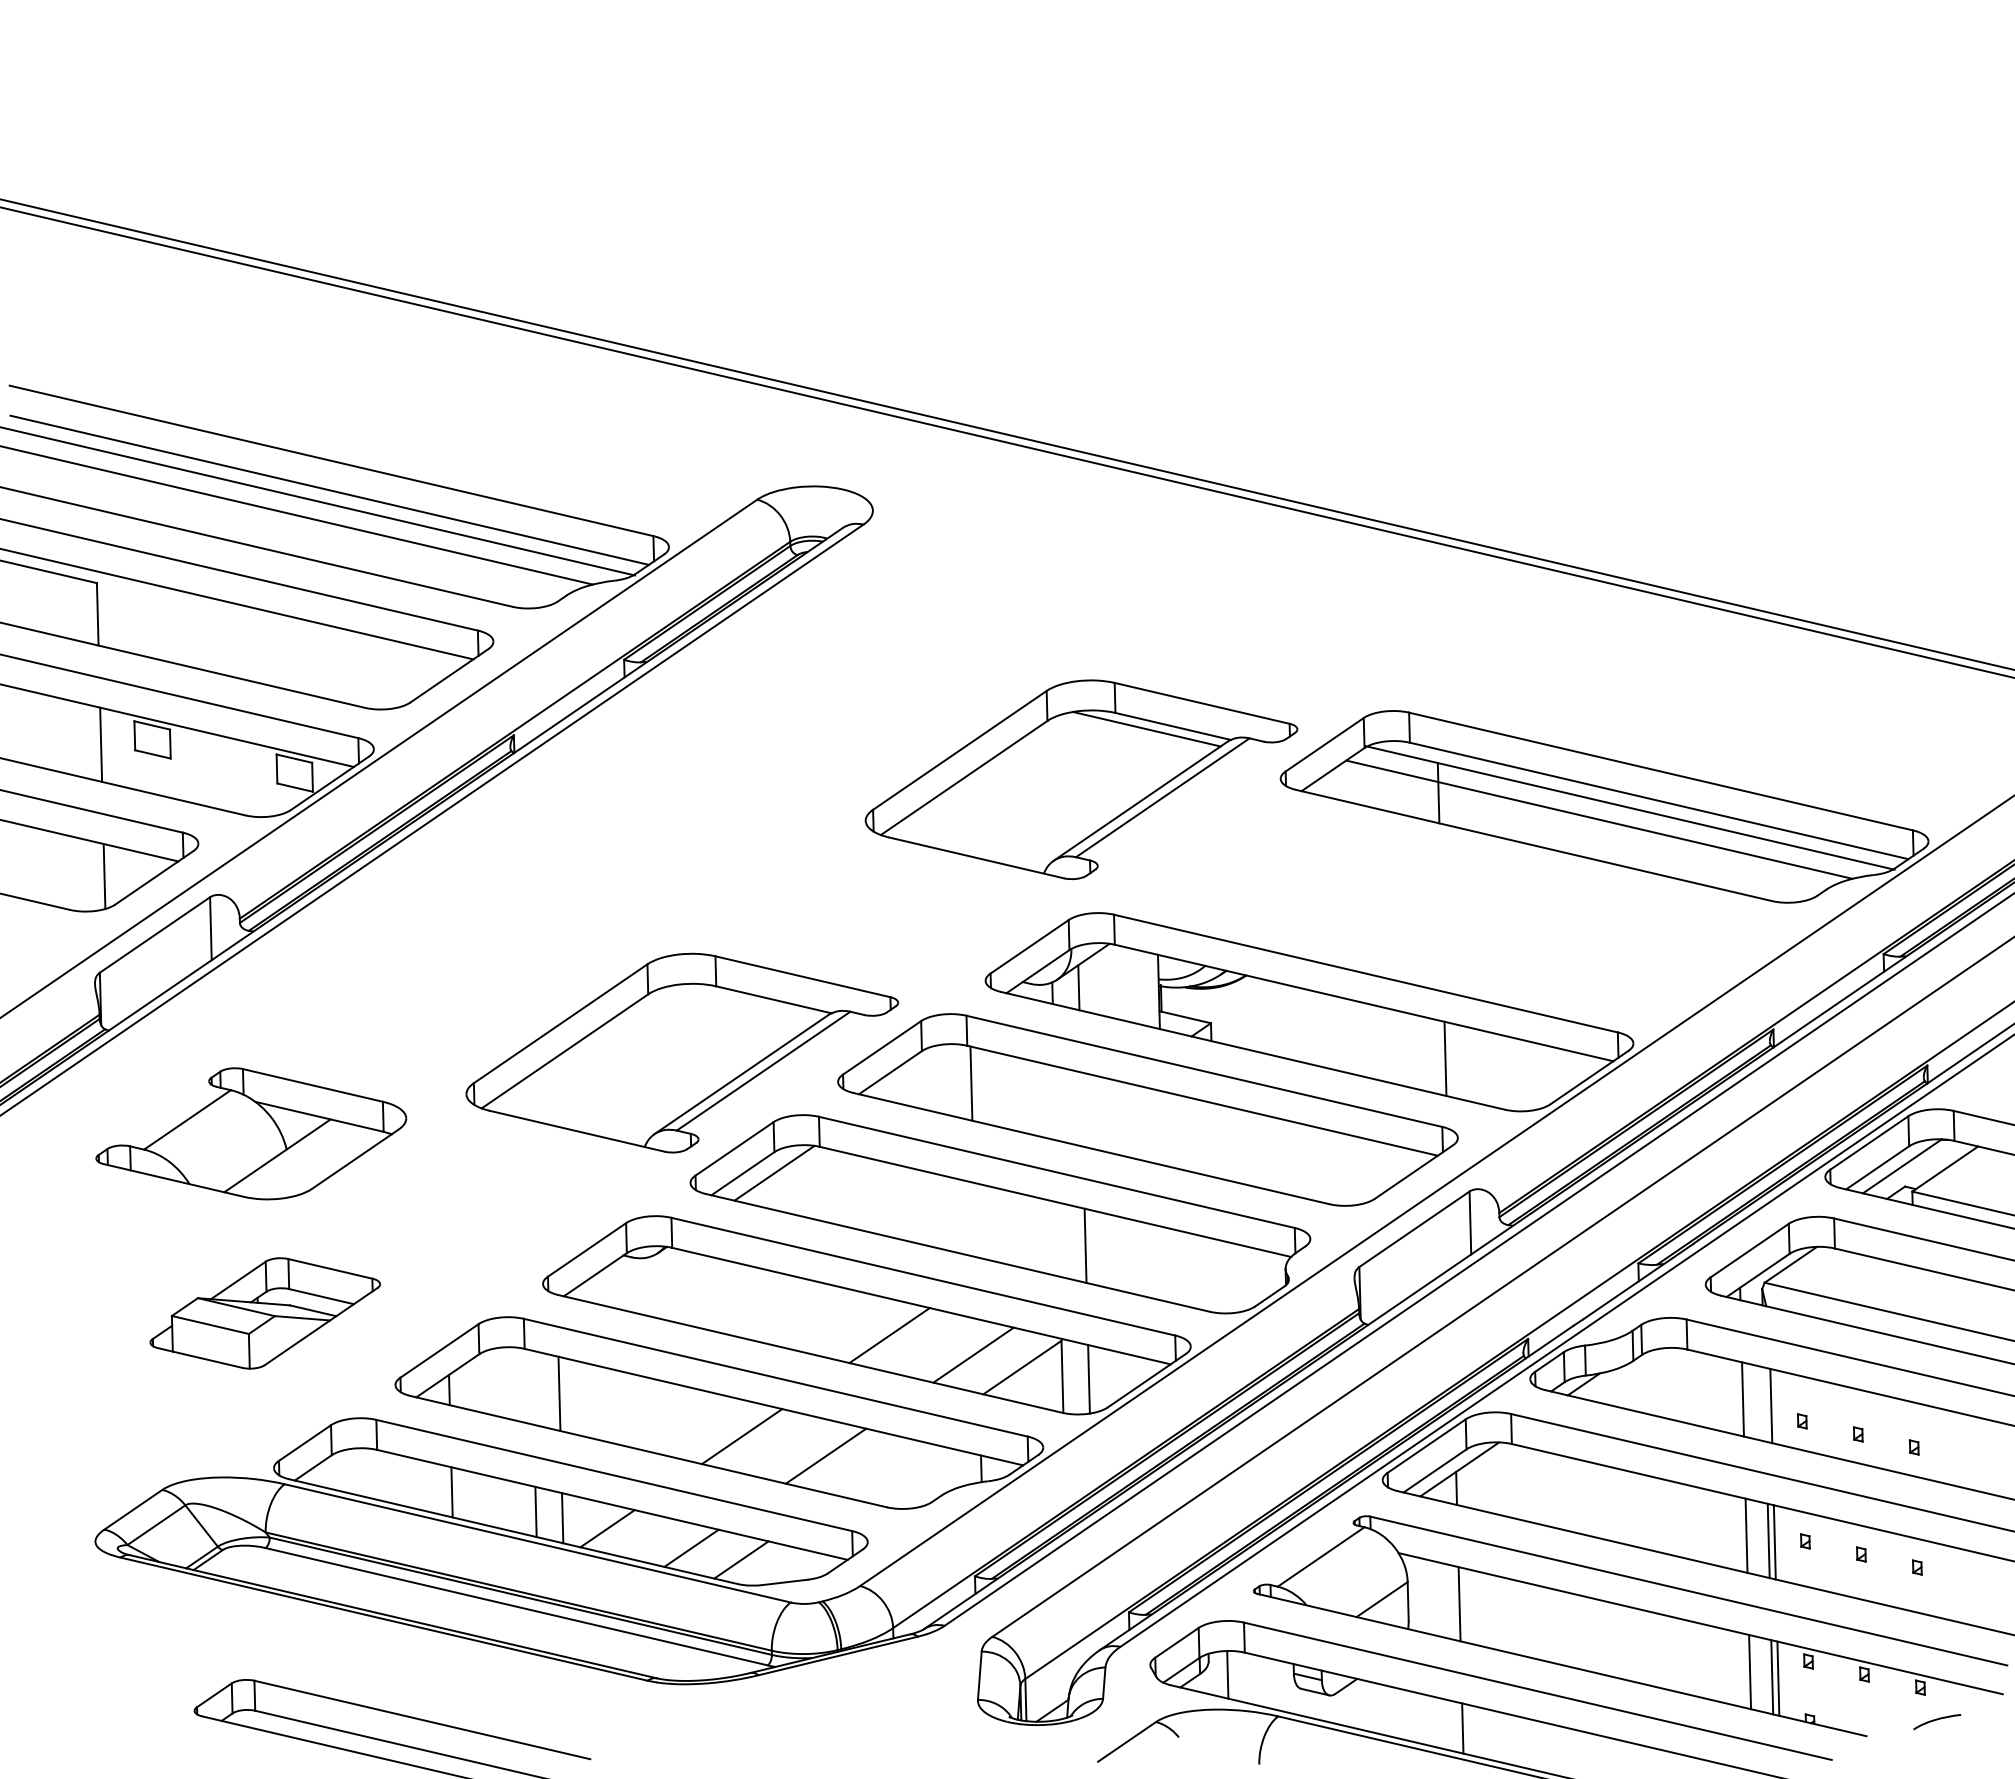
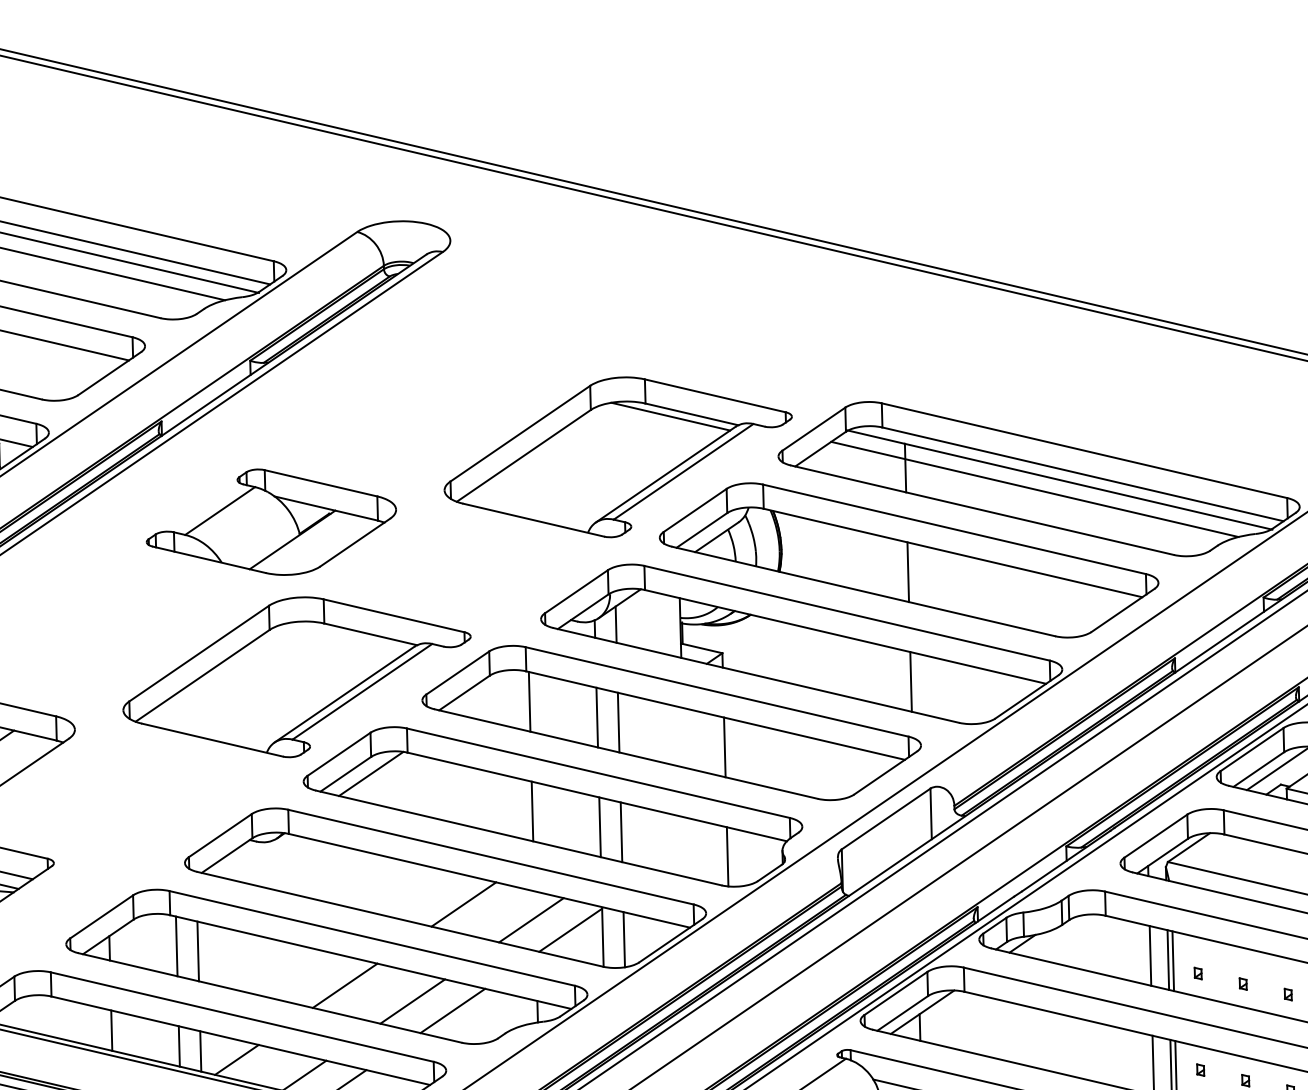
part: (650, 860) -> (271, 522), added
part: (1442, 907) -> (908, 560), added
line: (1055, 1103) -> (597, 717), added
line: (1082, 1109) -> (619, 722), added
line: (1213, 1140) -> (724, 747), added
line: (974, 1219) -> (532, 811), added
line: (1058, 1239) -> (599, 827), added
line: (1217, 1276) -> (727, 856), added
line: (532, 1387) -> (176, 946), added
line: (1765, 1404) -> (1168, 959), added
line: (875, 1467) -> (452, 1010), added

